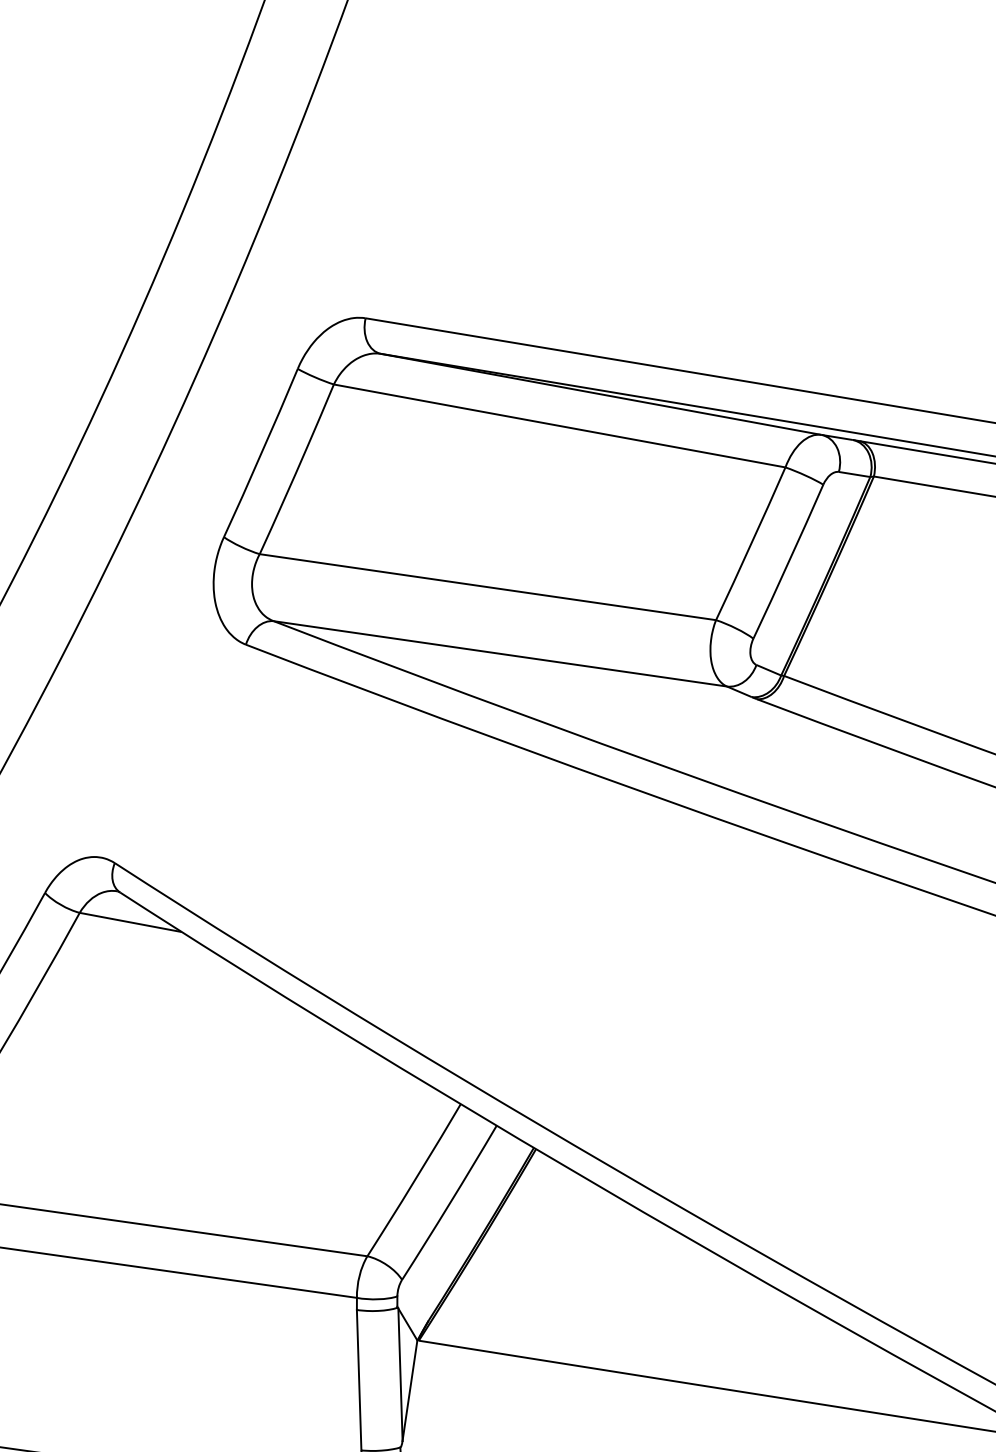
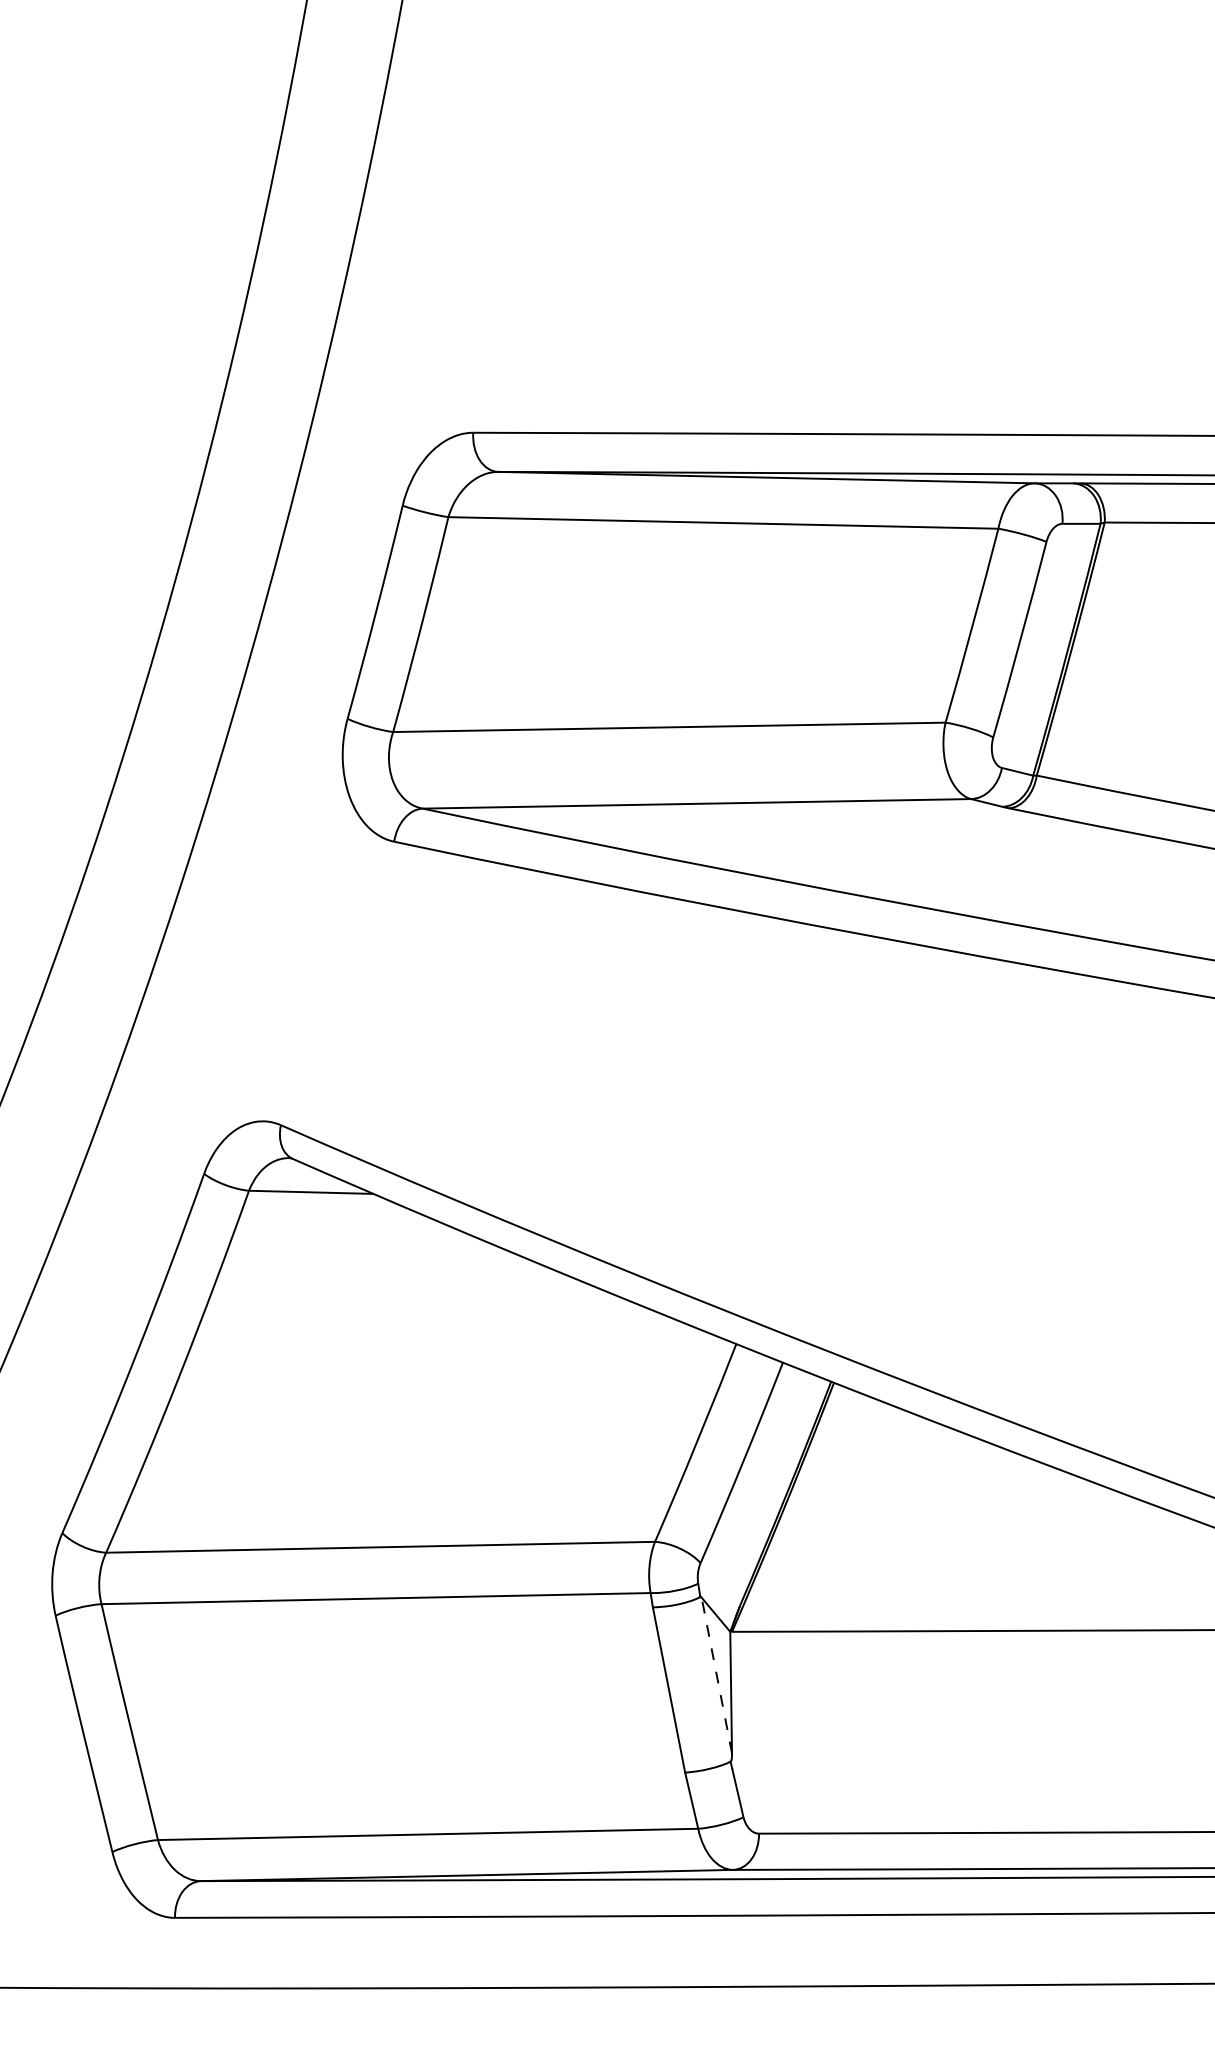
line: (400, 1374) -> (716, 1675), solid -> dashed

